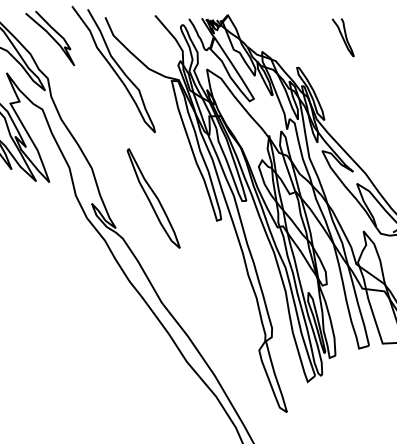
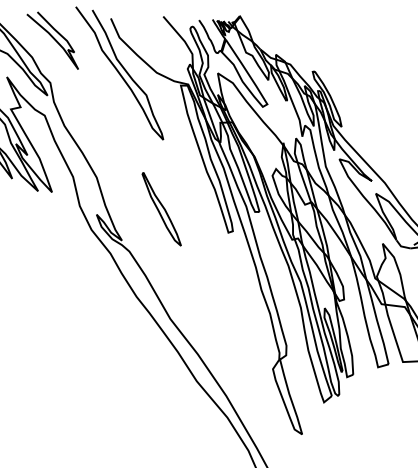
curve: (342, 37) -> (360, 39), removed
part: (153, 198) -> (161, 209), size x0.7

